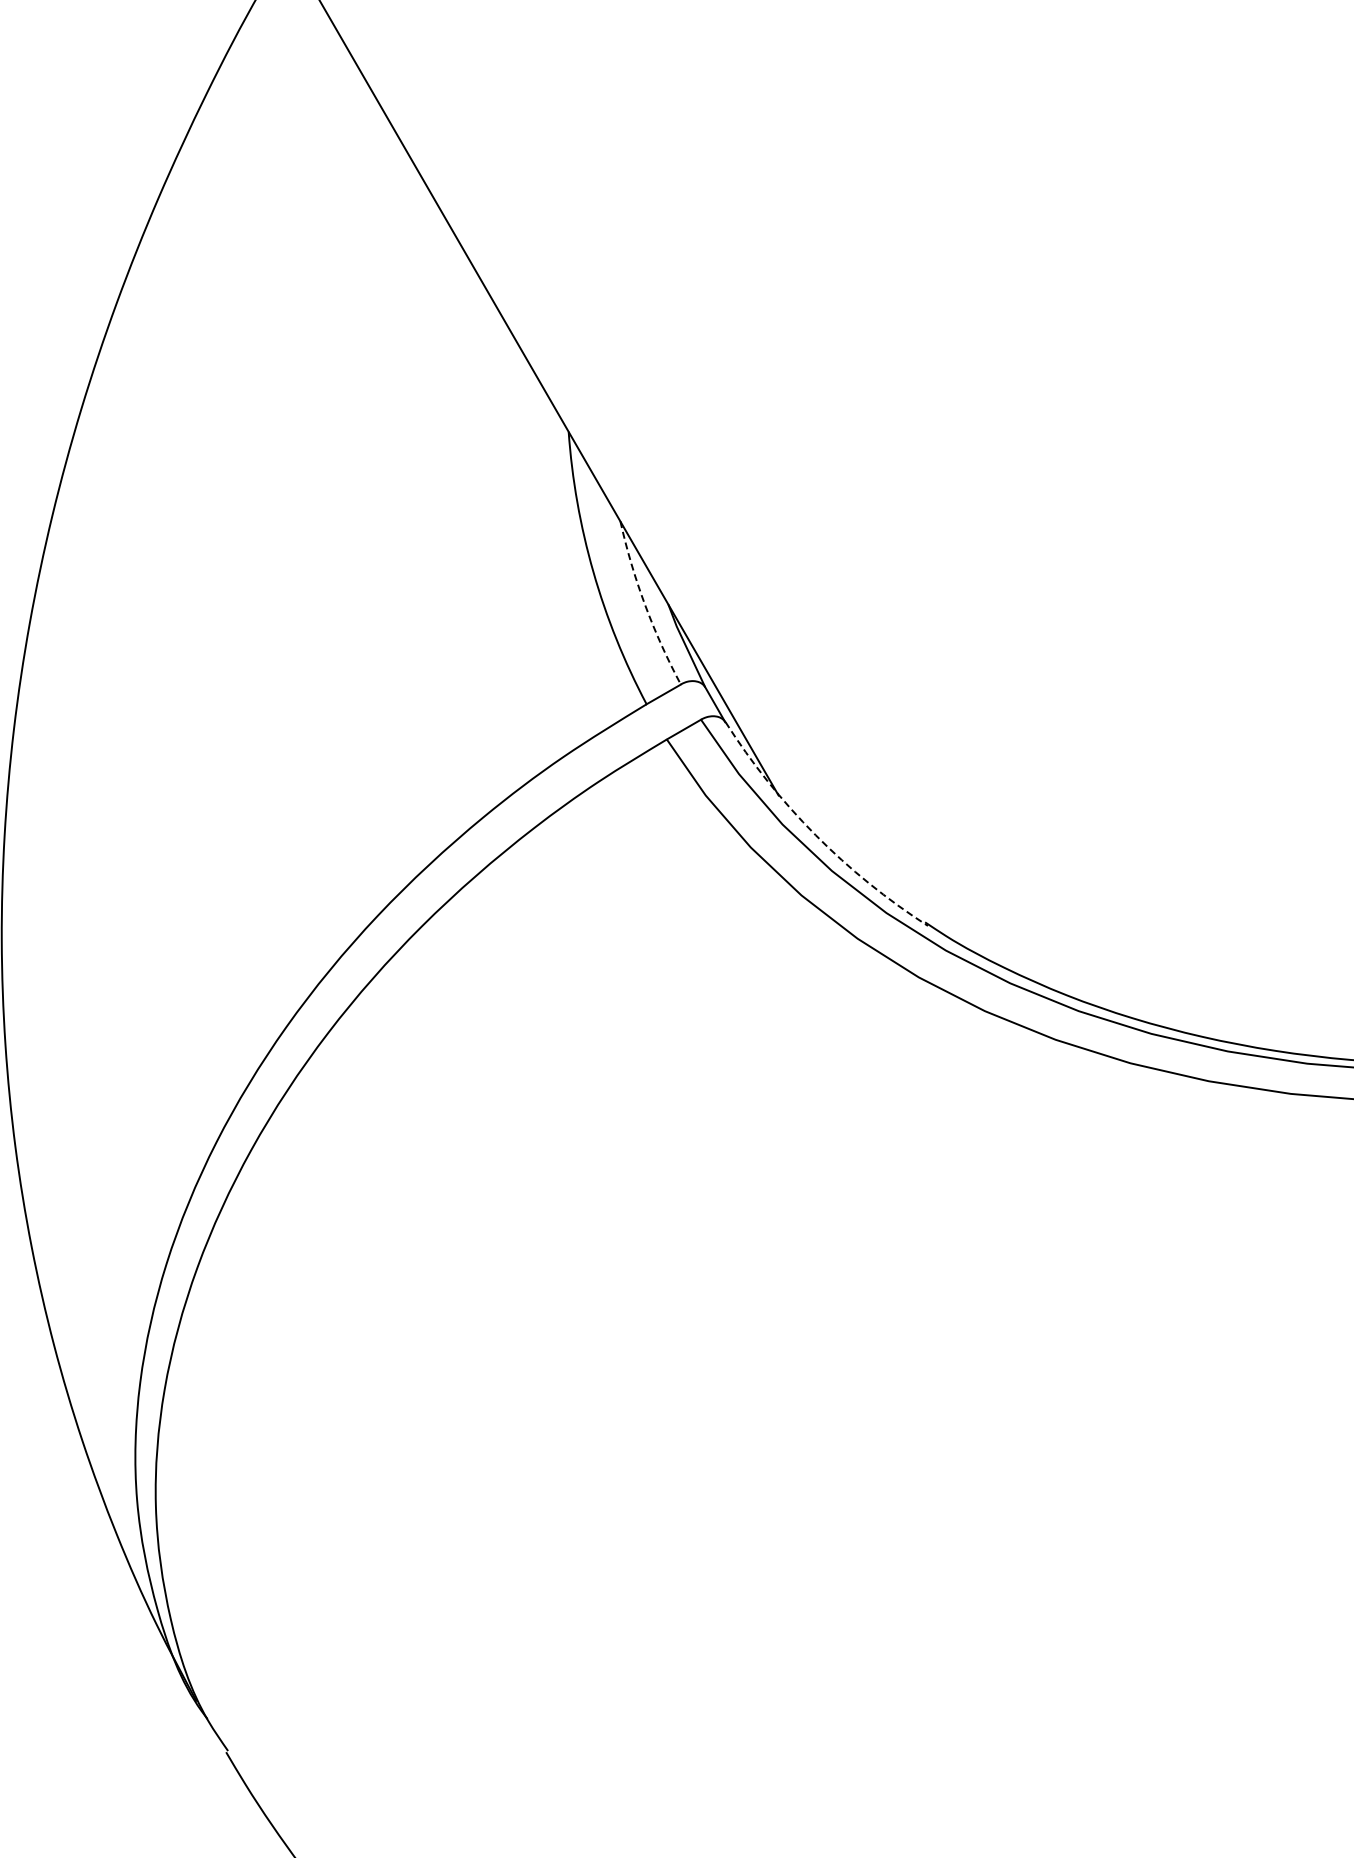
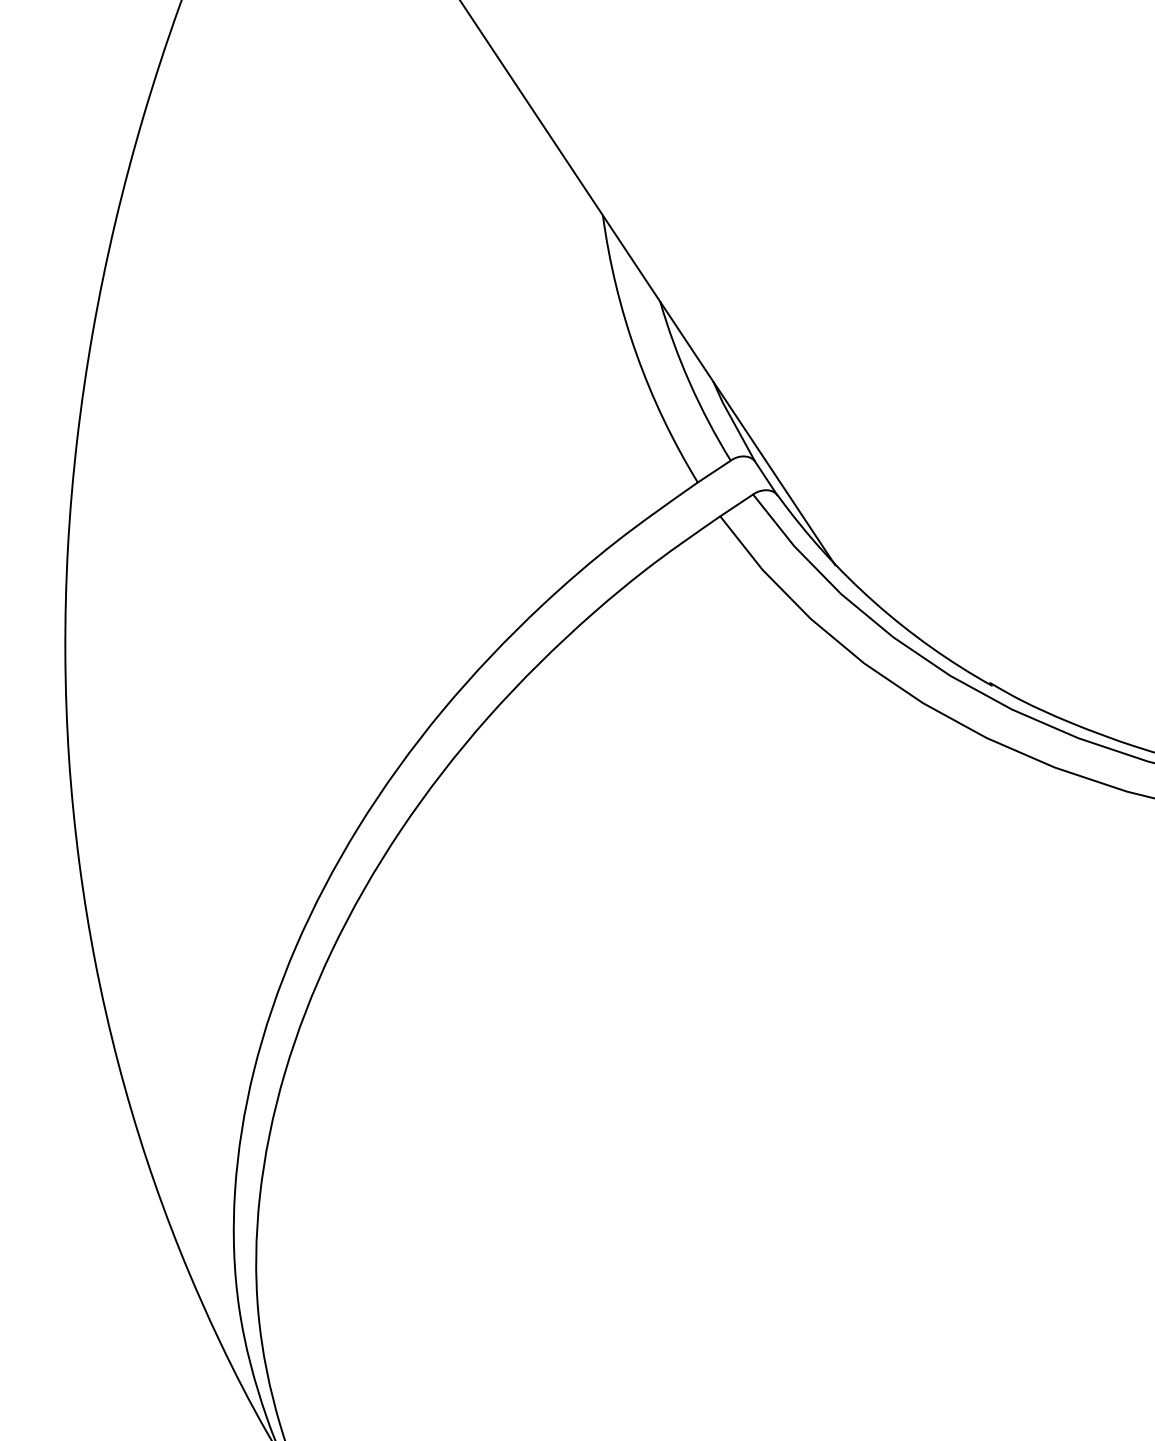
arc: (645, 604) -> (690, 382), dashed -> solid
arc: (815, 835) -> (874, 602), dashed -> solid

